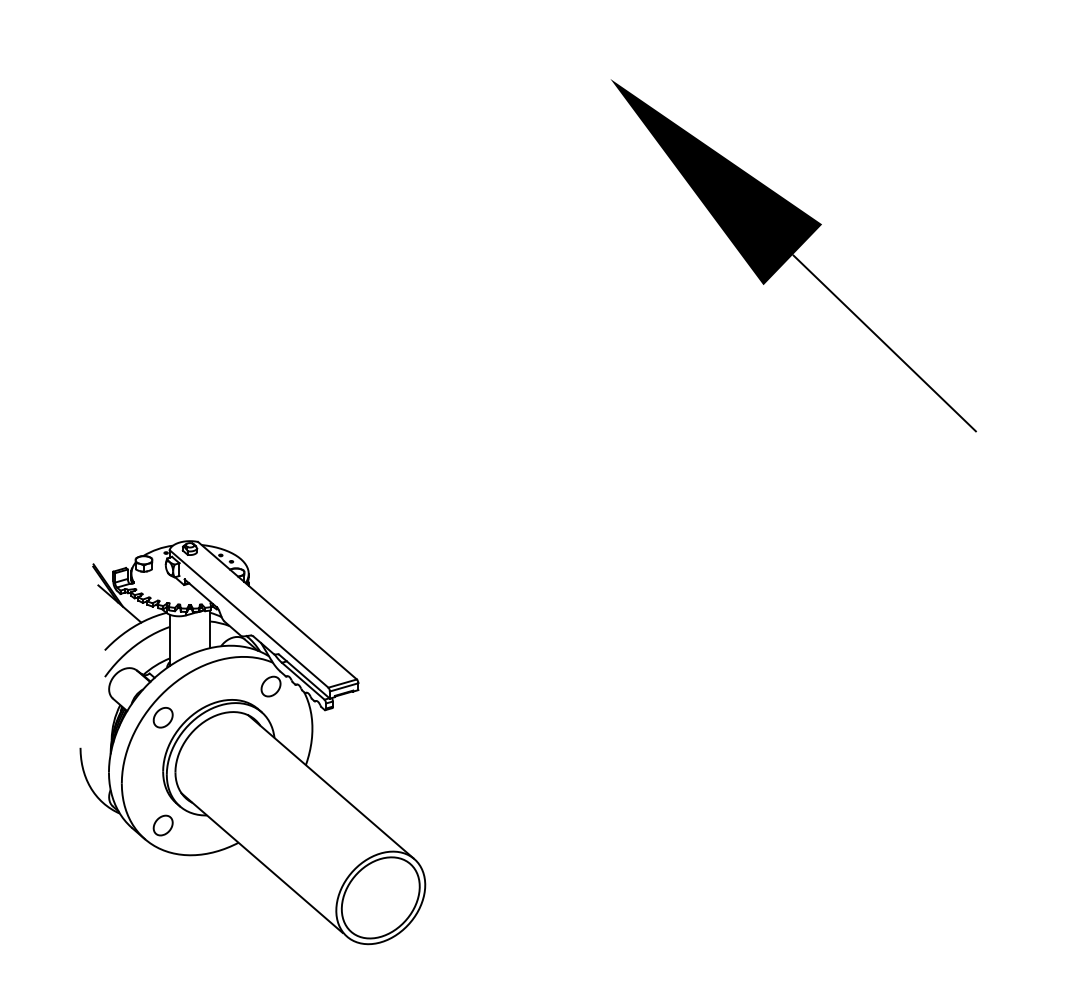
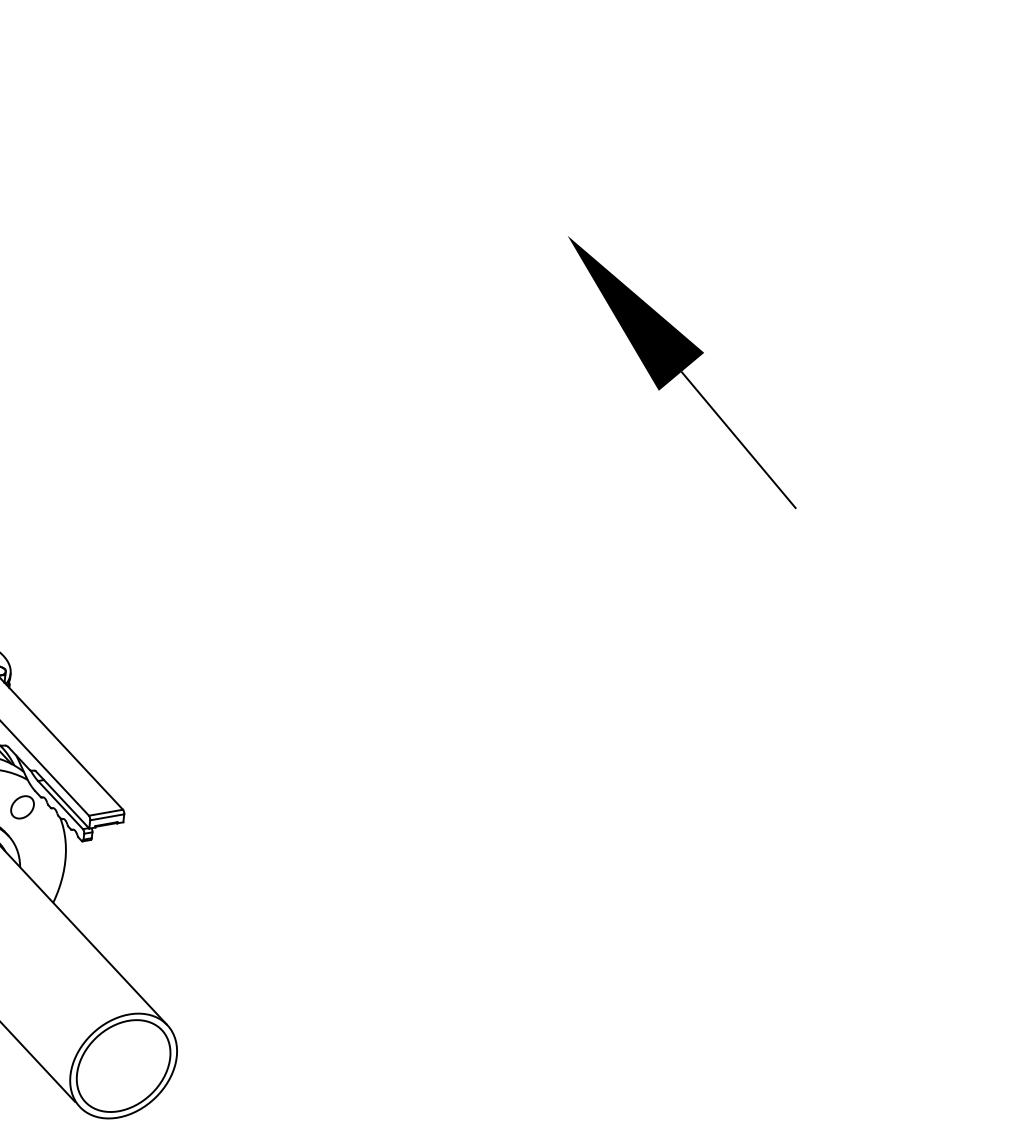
part: (793, 255) -> (681, 372), size x0.6

